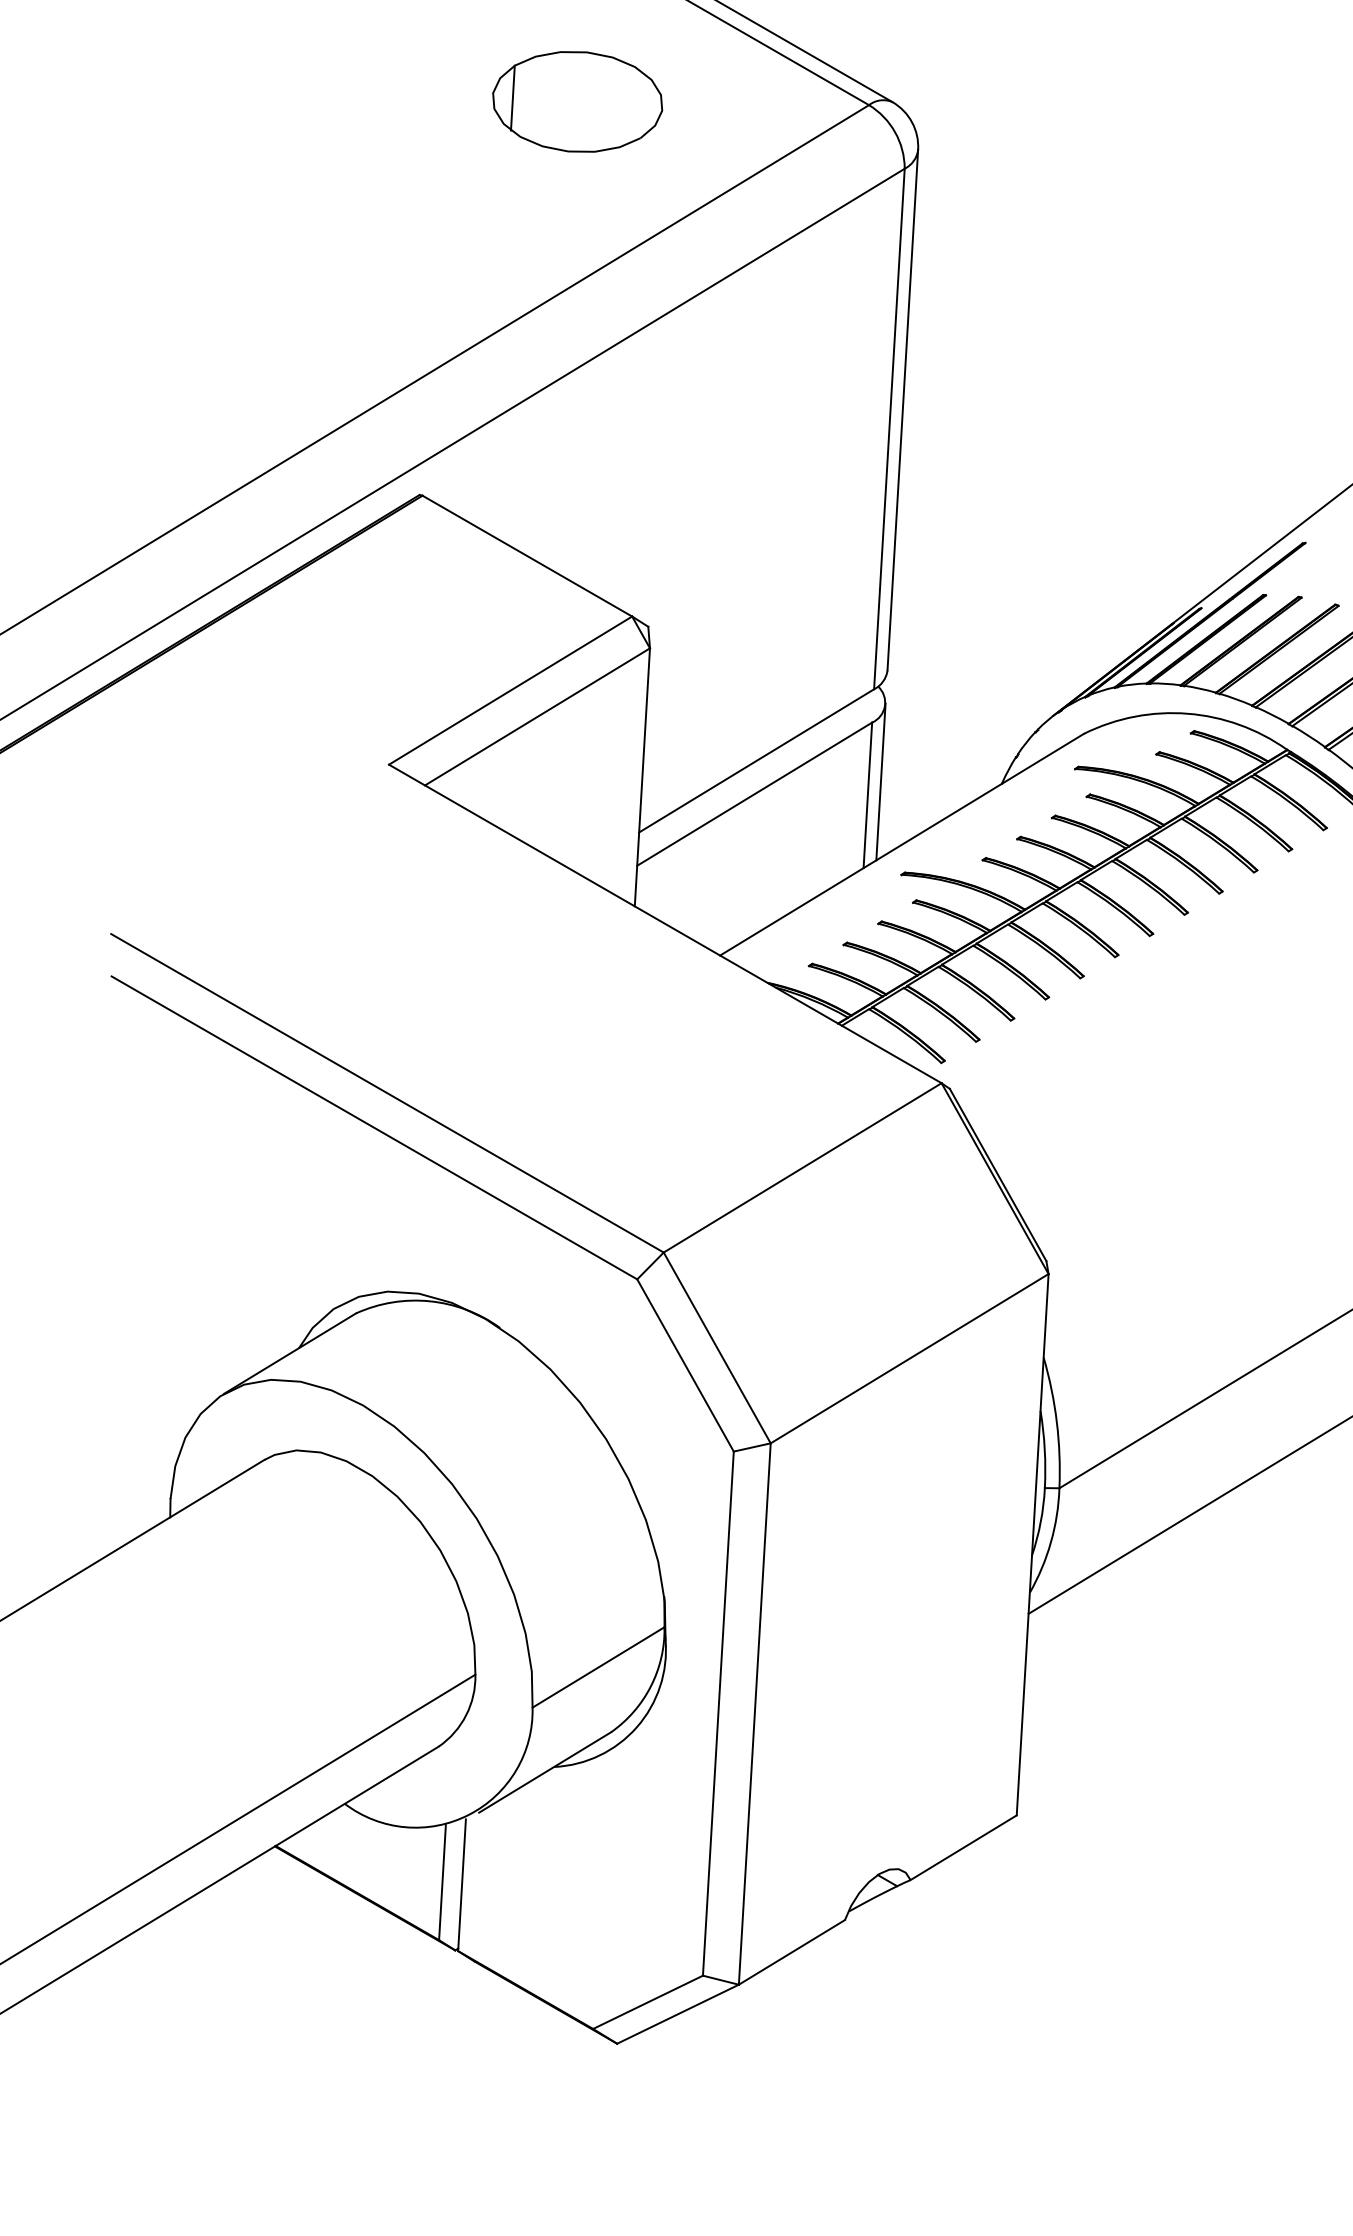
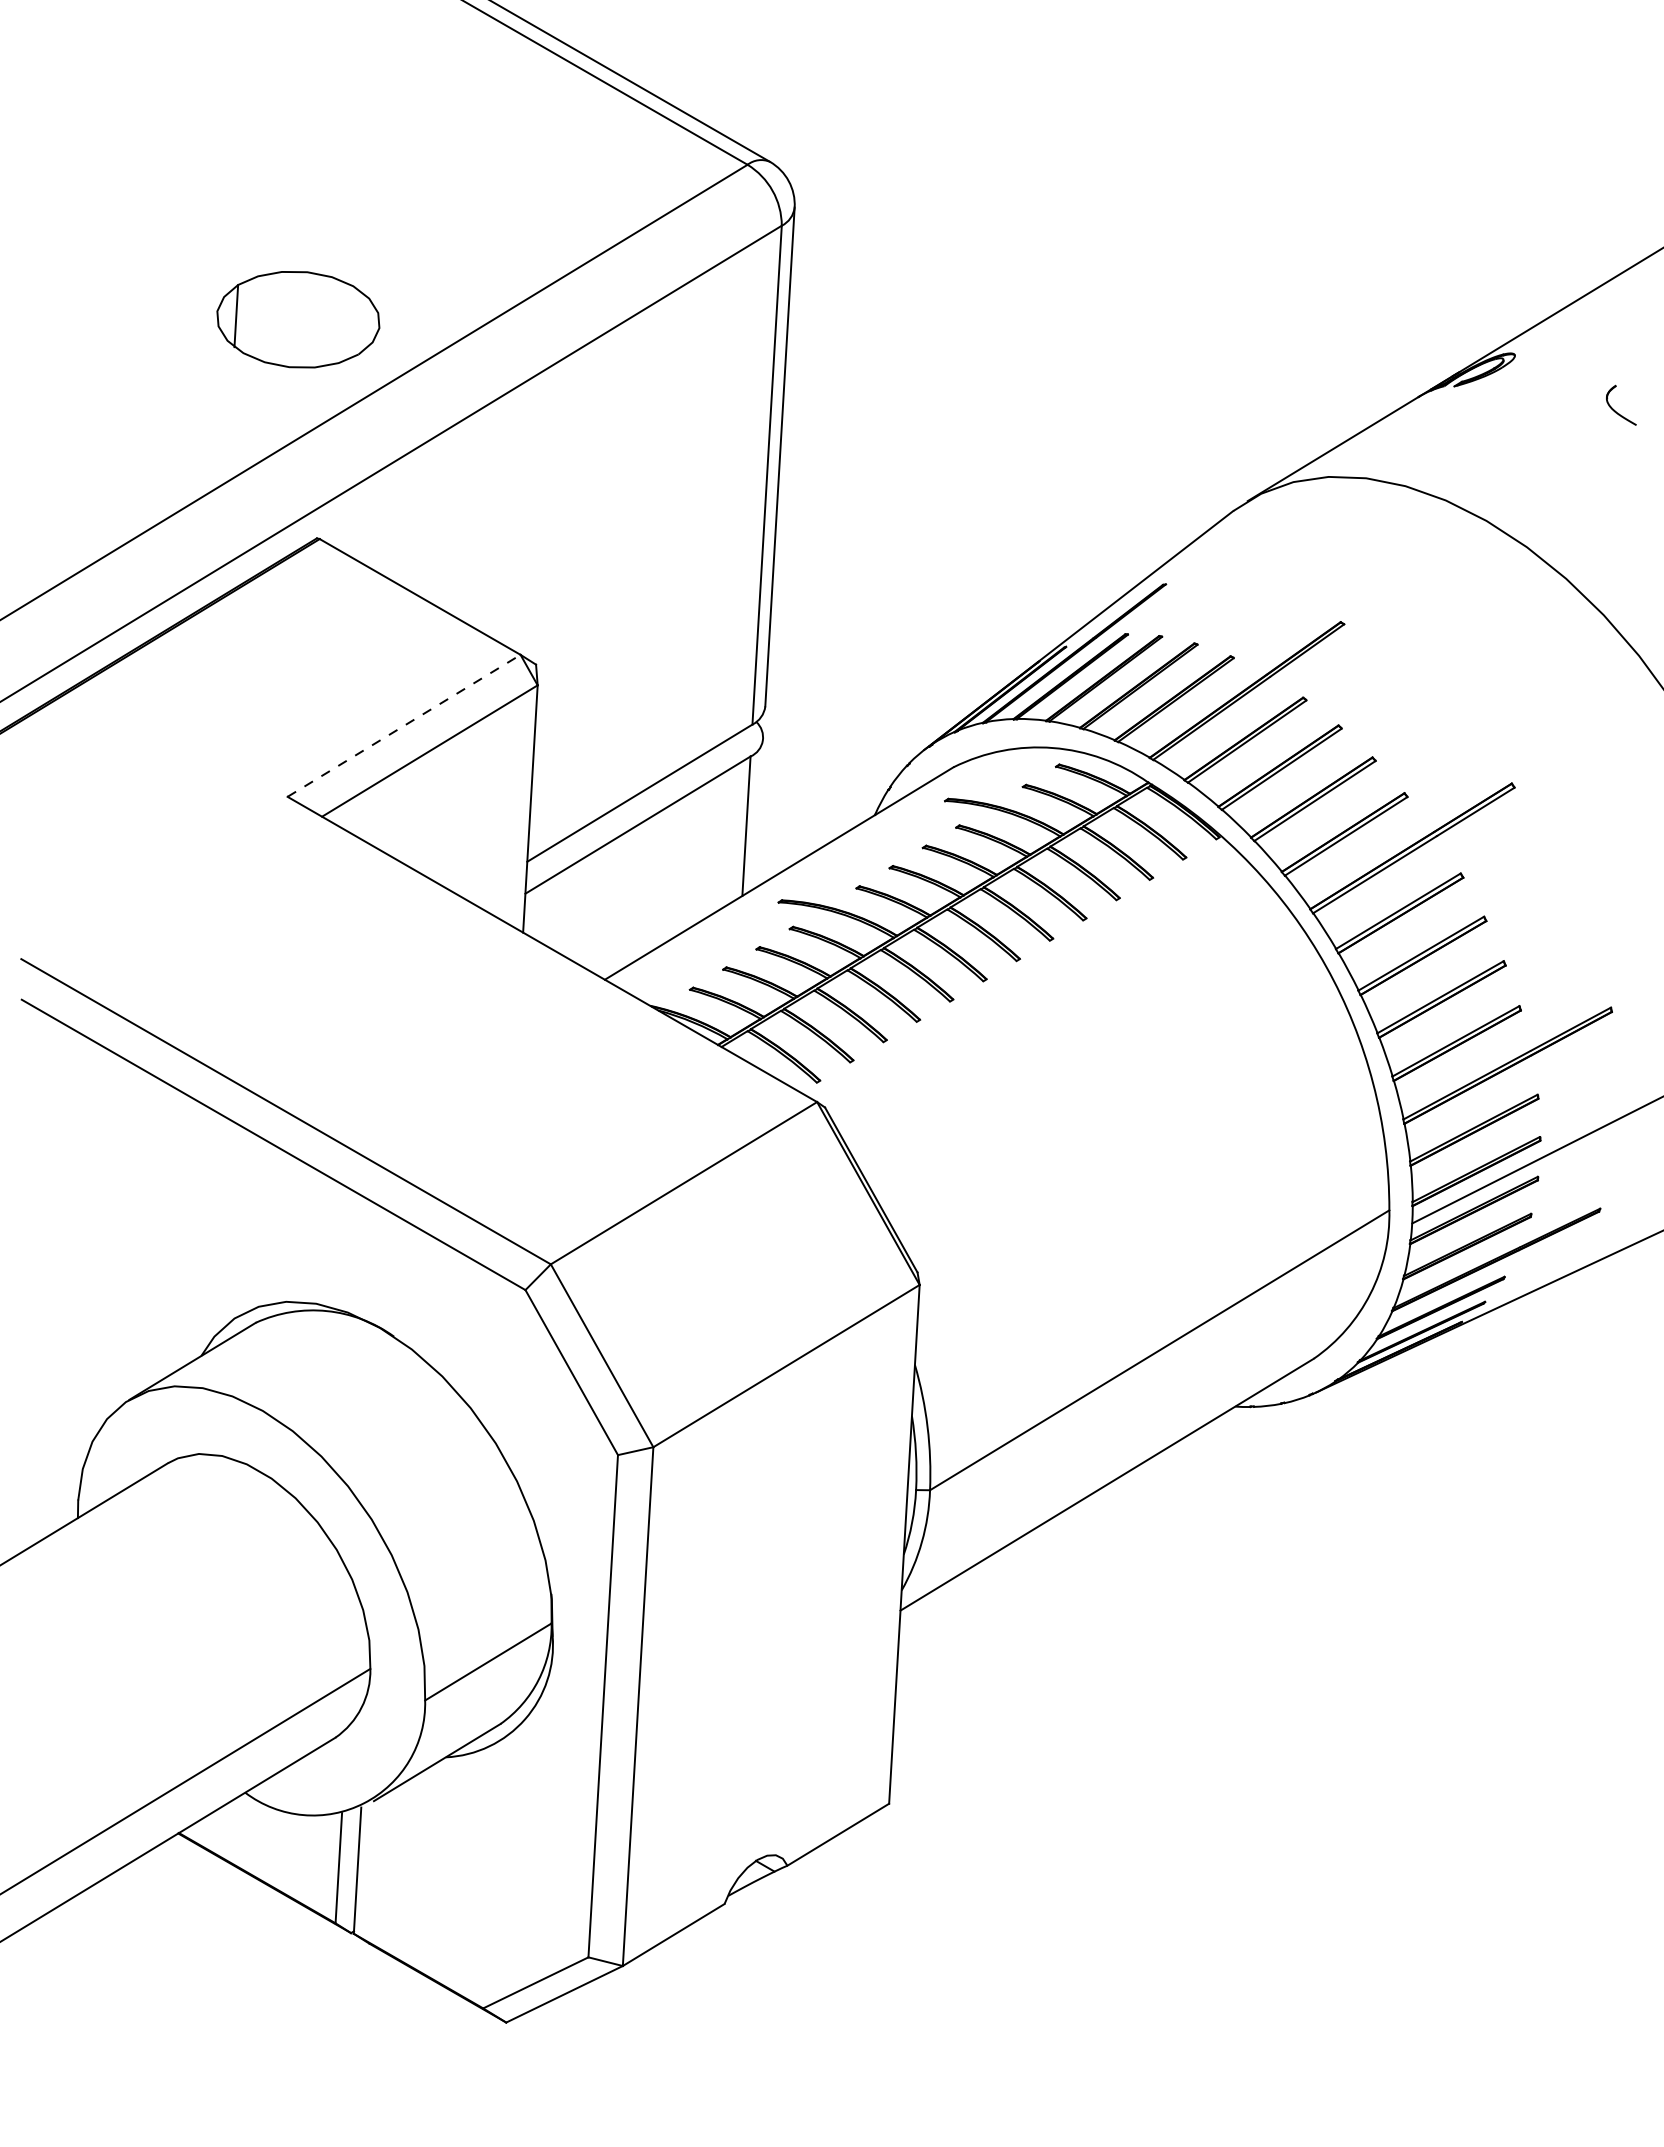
part: (577, 101) -> (298, 319), moved
line: (511, 690) -> (404, 725), solid -> dashed
line: (880, 782) -> (758, 813), removed

